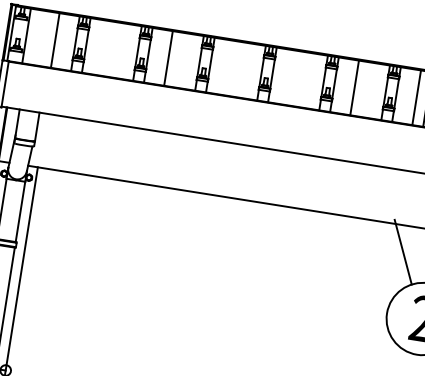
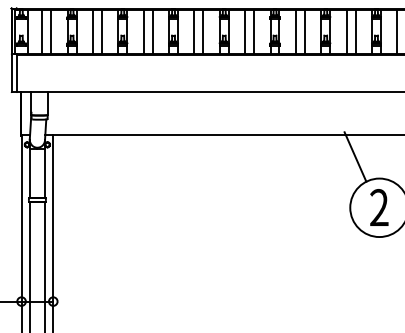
line: (44, 38) -> (42, 31), added
line: (105, 47) -> (92, 31), added
line: (116, 49) -> (101, 31), added
line: (179, 59) -> (152, 31), added
line: (230, 67) -> (194, 31), added
line: (241, 69) -> (203, 31), added
line: (293, 77) -> (245, 31), added
line: (304, 79) -> (254, 31), added
line: (365, 88) -> (304, 31), added

